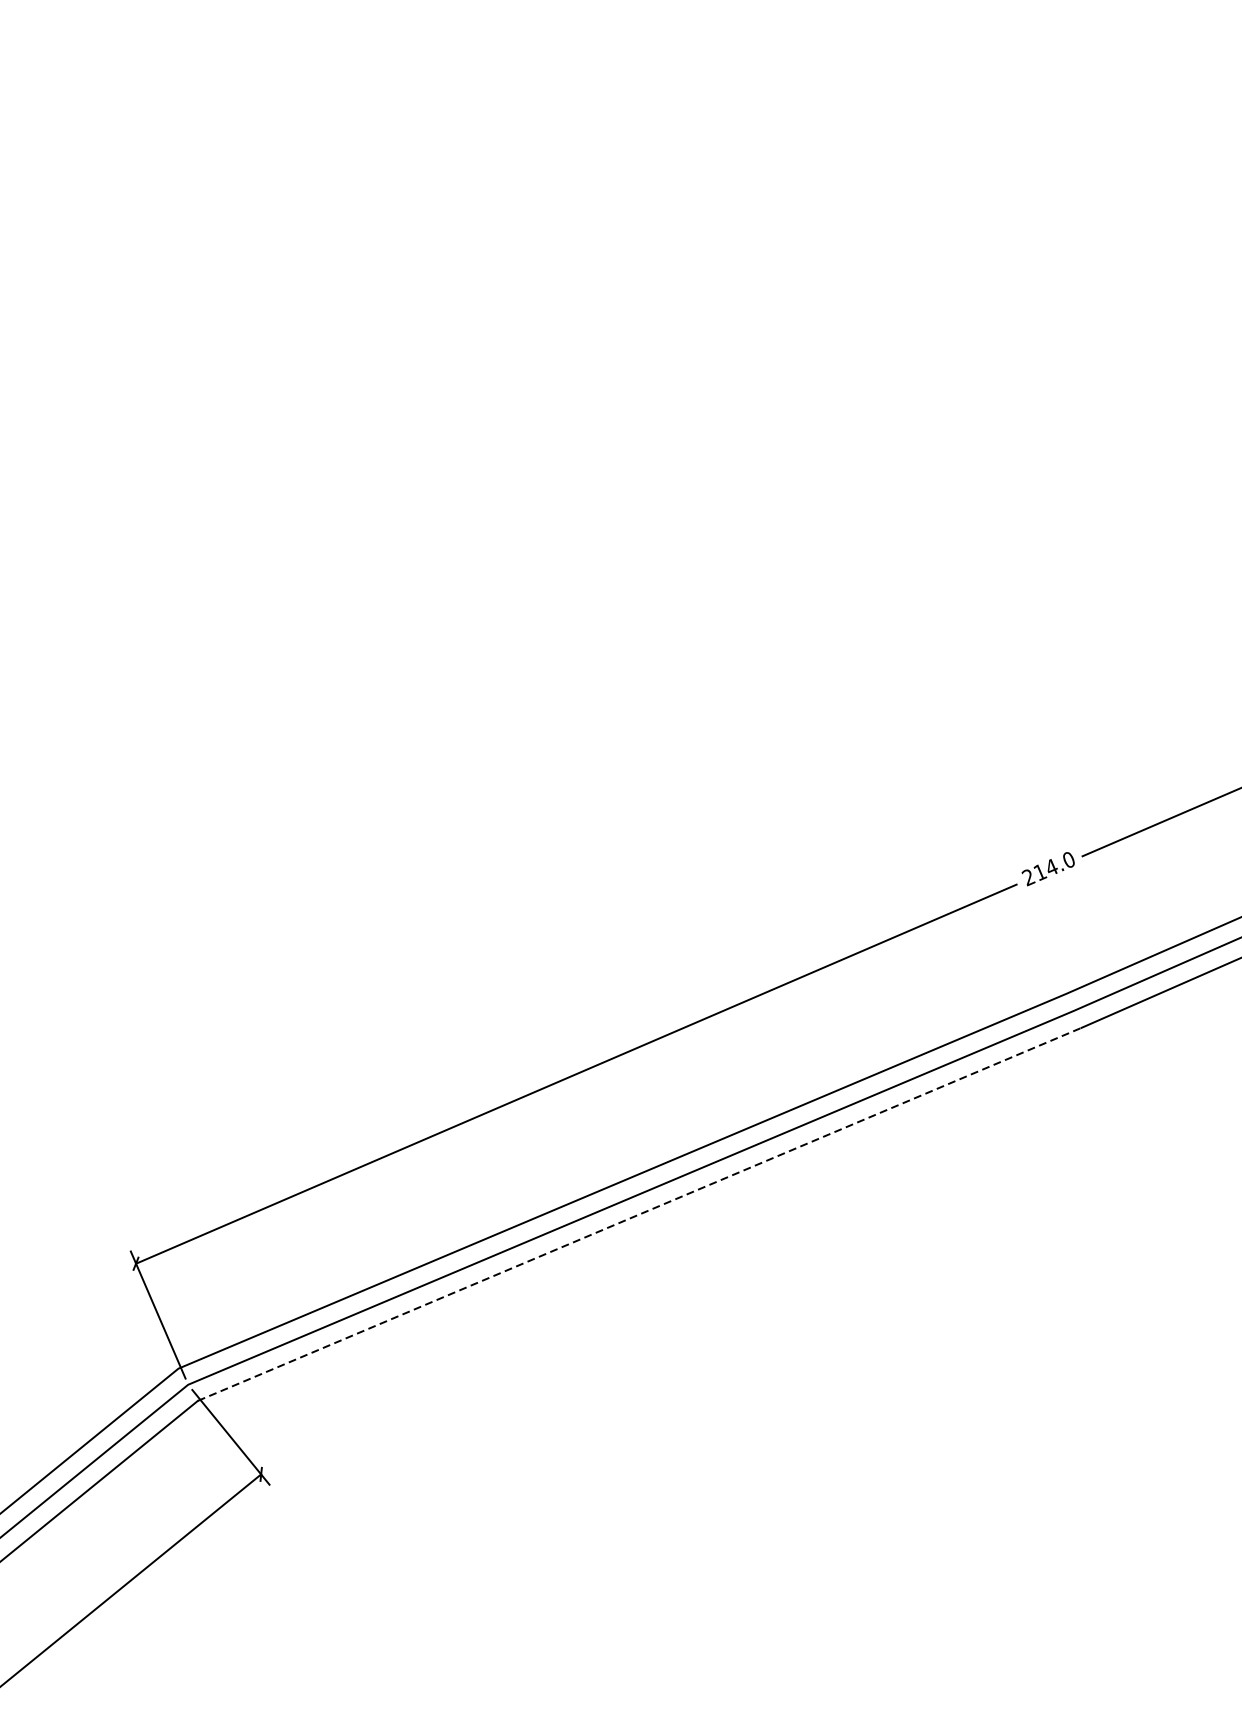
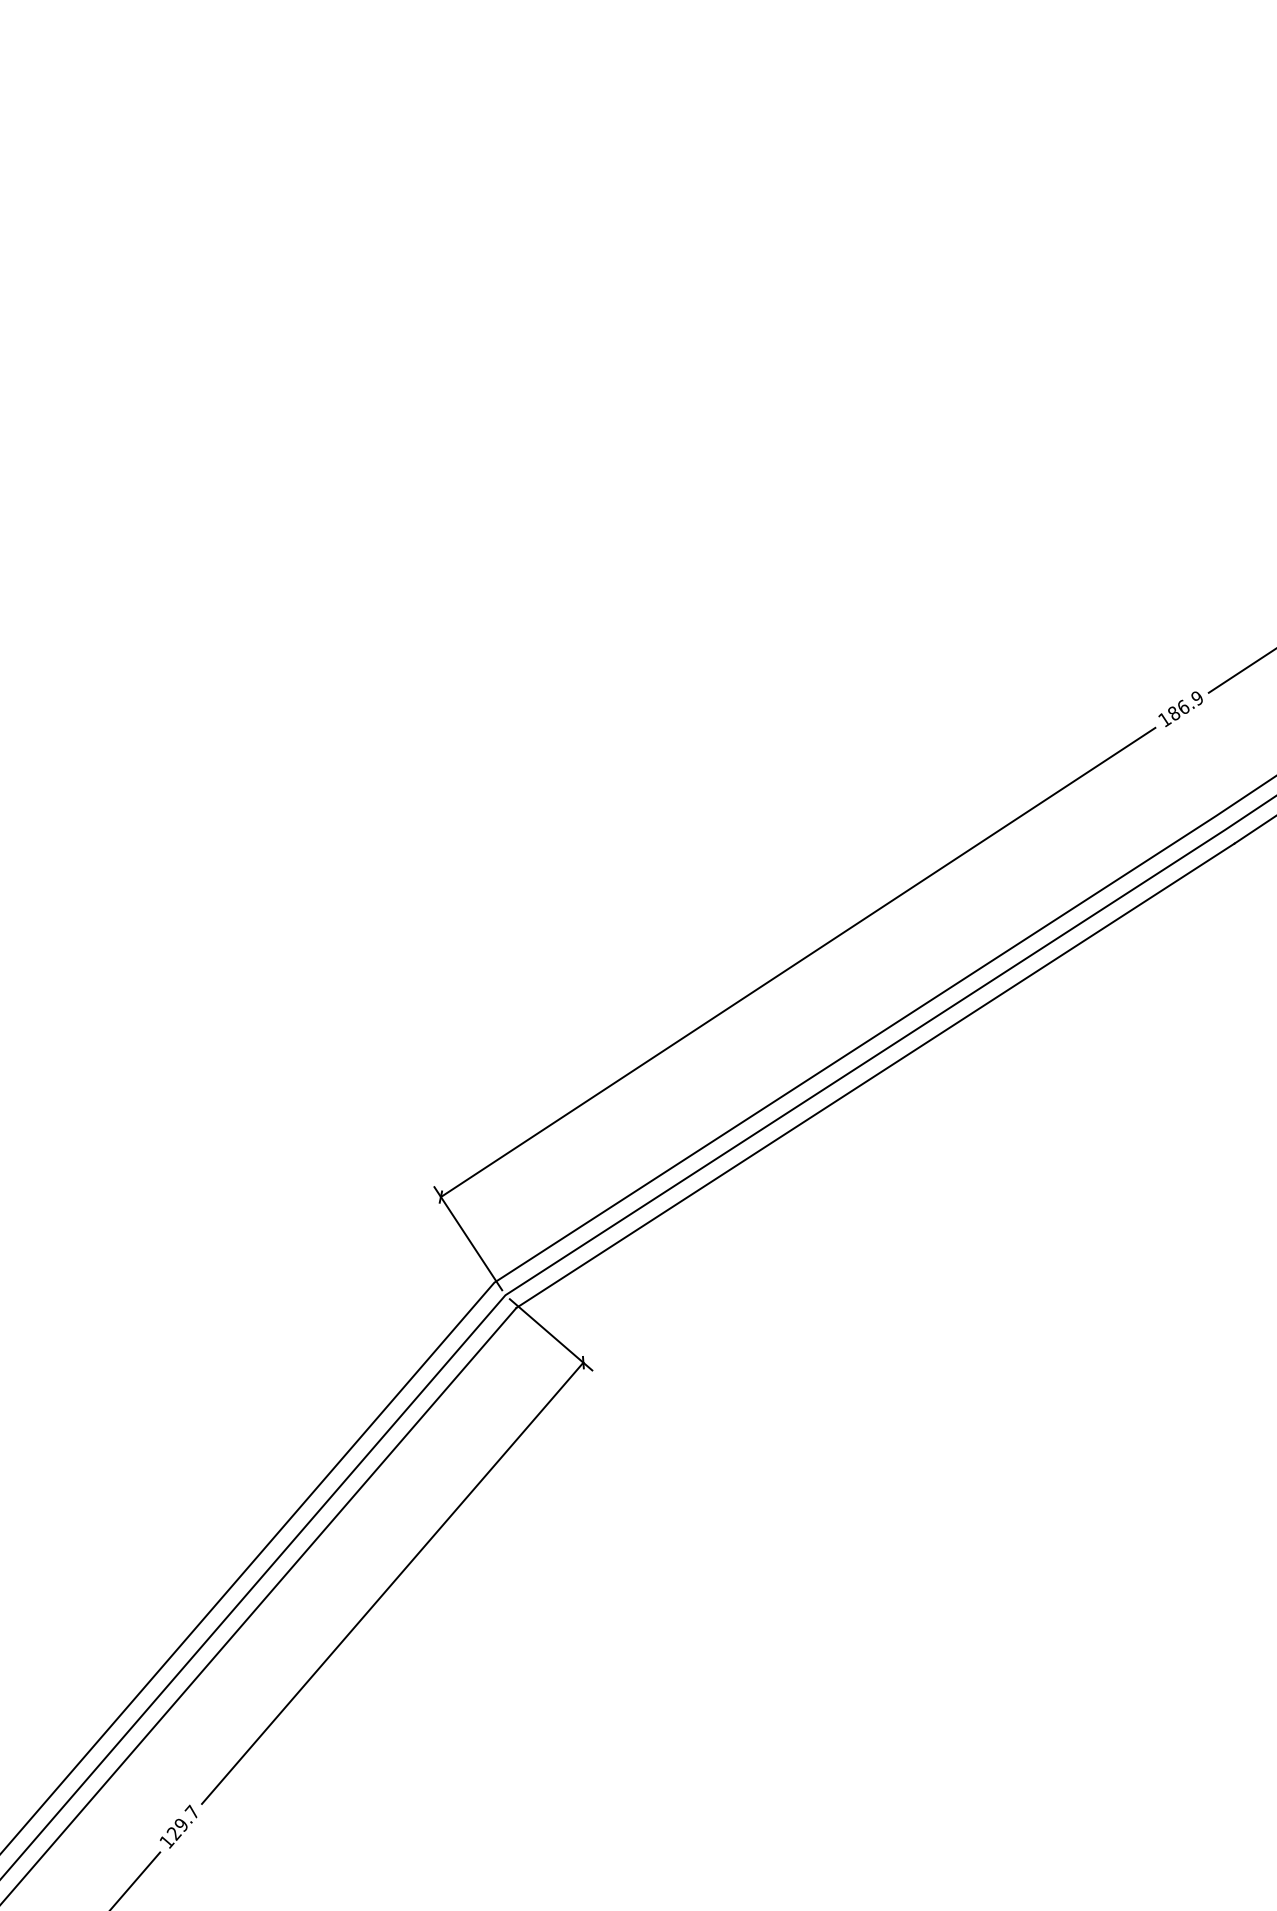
text: (1047, 870) -> (1180, 710), 214.0 -> 186.9
line: (639, 1214) -> (875, 1075), dashed -> solid

